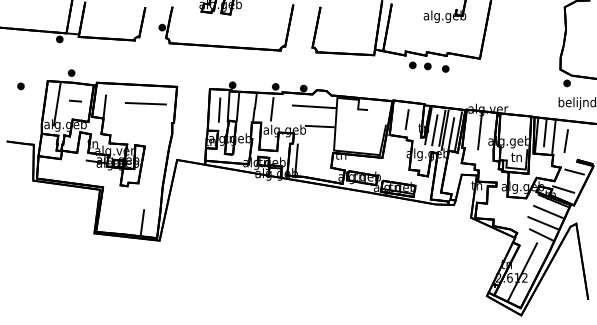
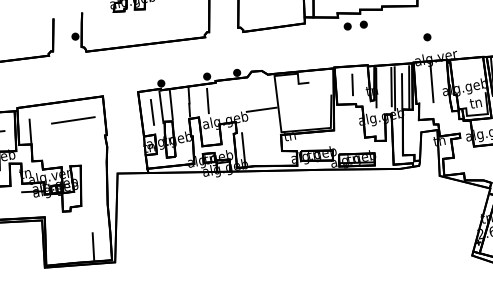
part: (445, 68) -> (427, 36), moved
line: (313, 106) -> (251, 89), removed
line: (434, 130) -> (383, 91), removed

